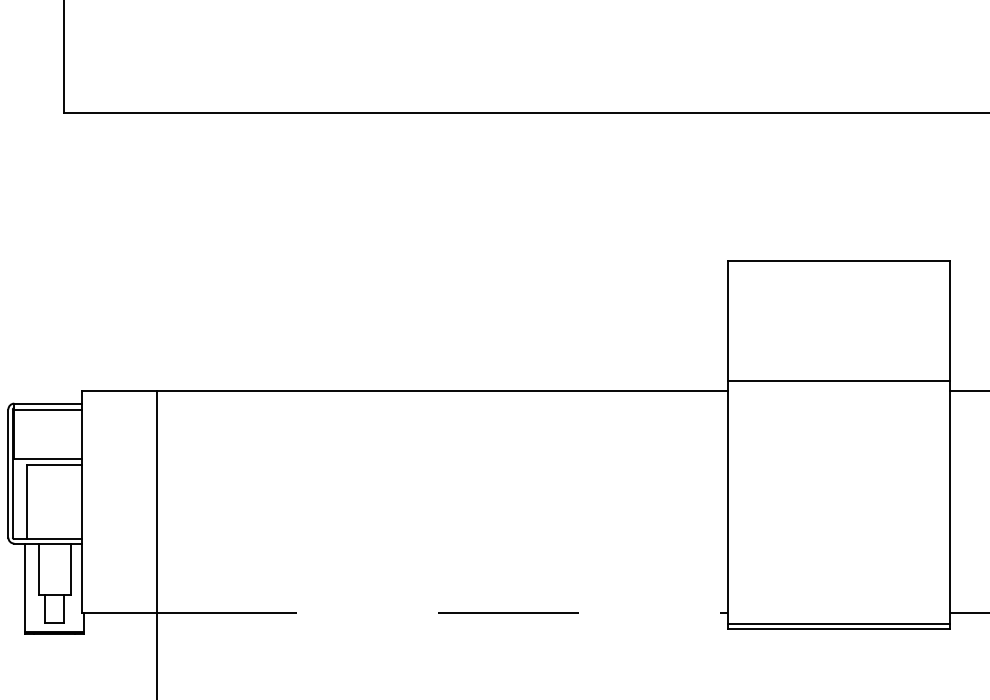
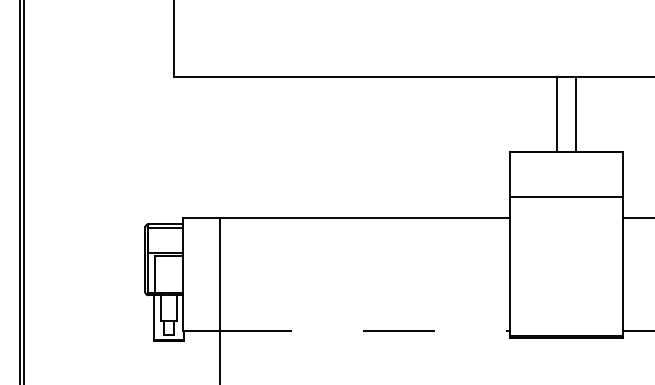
line: (821, 184) -> (557, 113), added
line: (857, 184) -> (575, 113), added
line: (839, 380) -> (566, 196), moved

